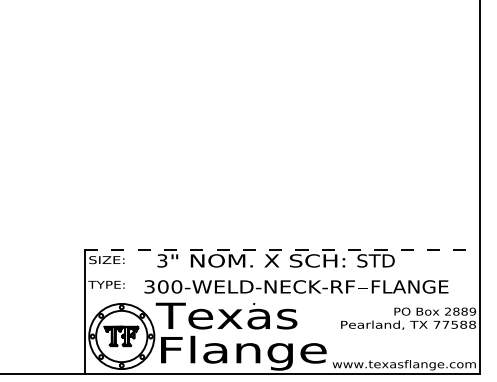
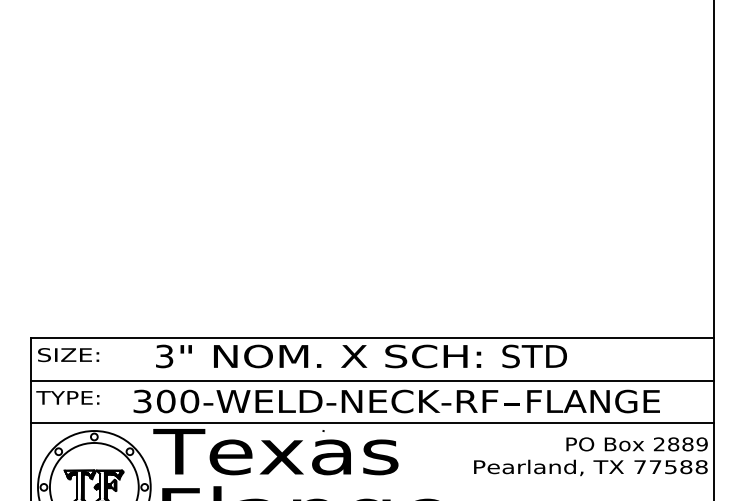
line: (282, 250) -> (372, 338), dashed -> solid
line: (281, 274) -> (370, 380), added
line: (281, 299) -> (370, 423), added

